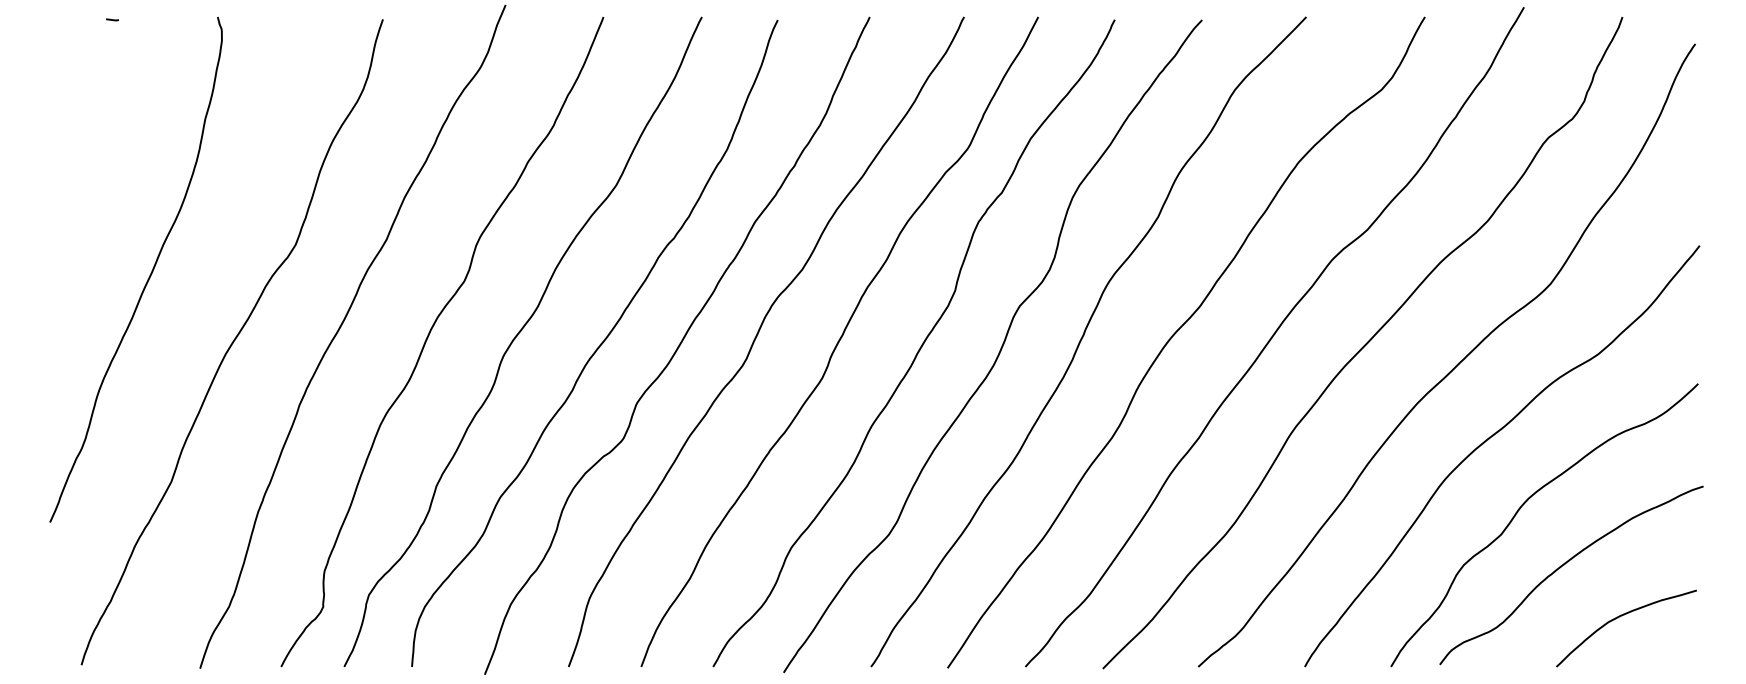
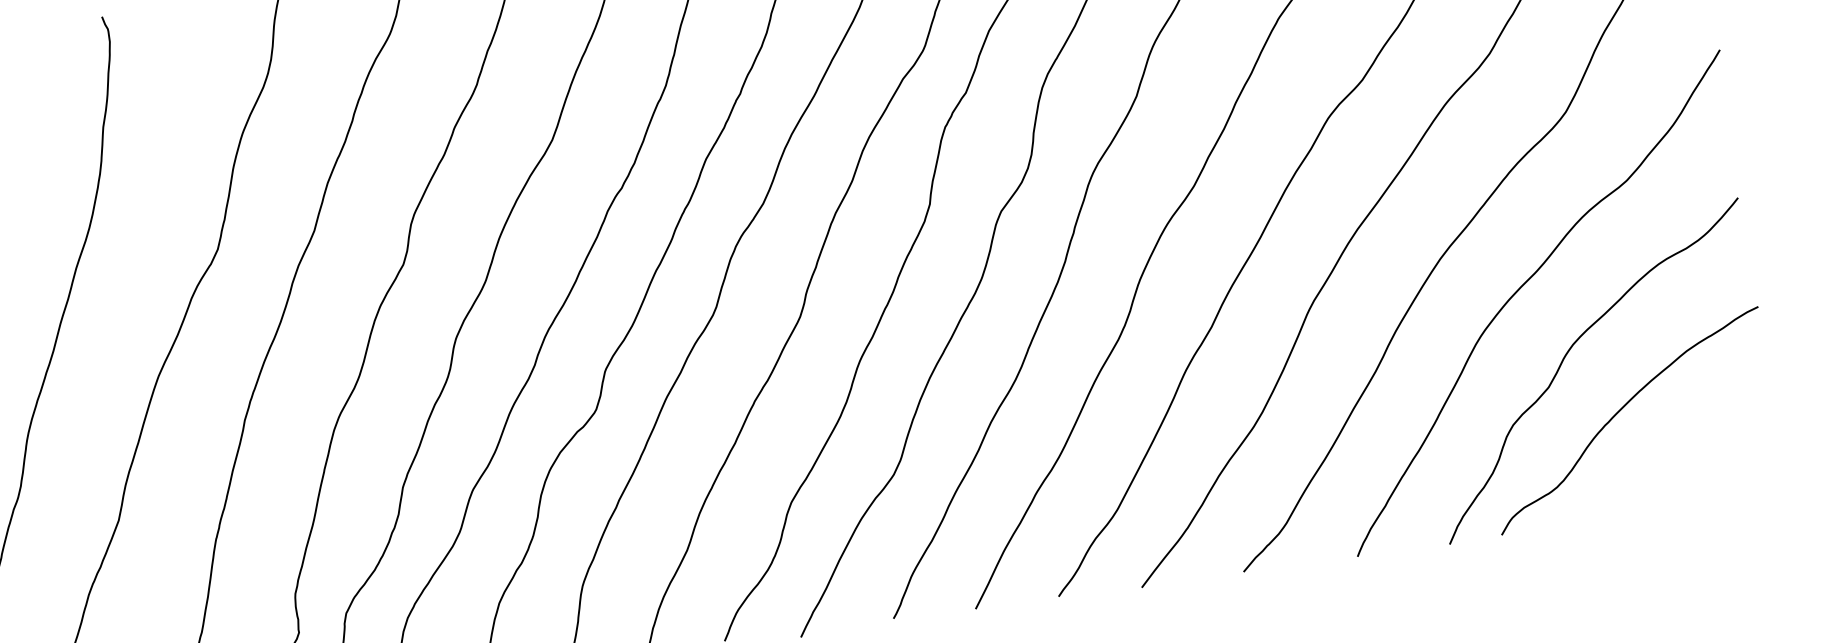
curve: (1622, 616) -> (1690, 457), removed

